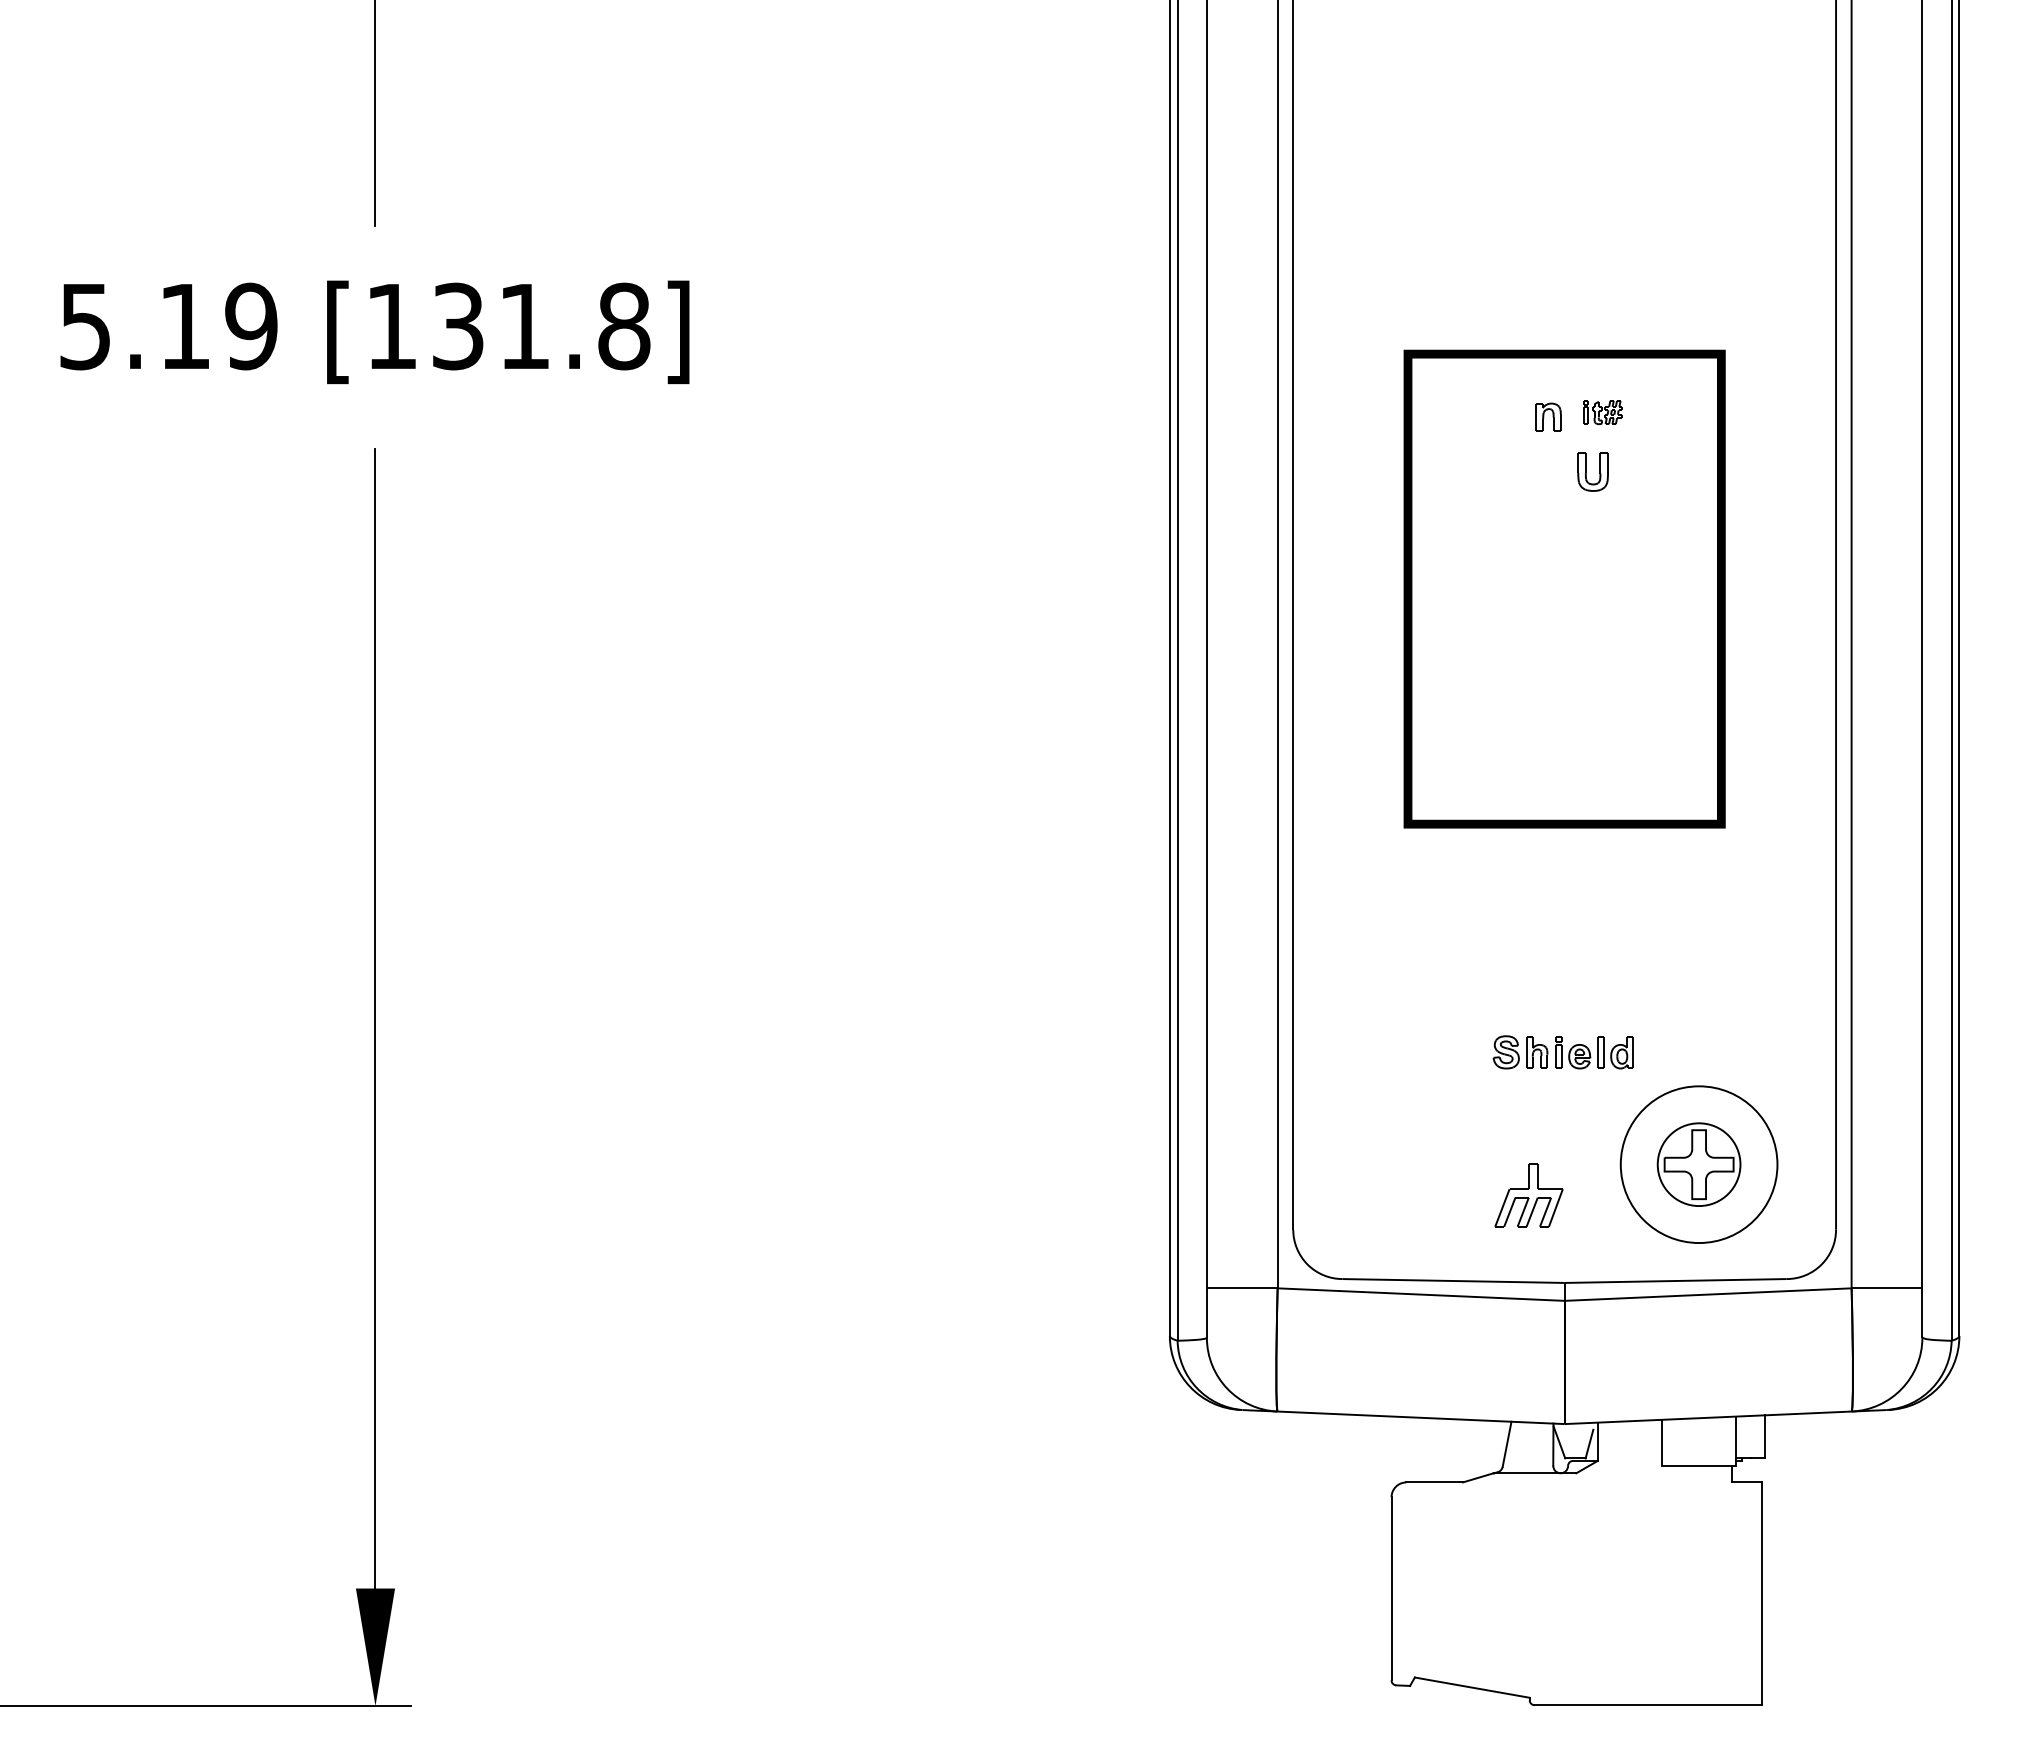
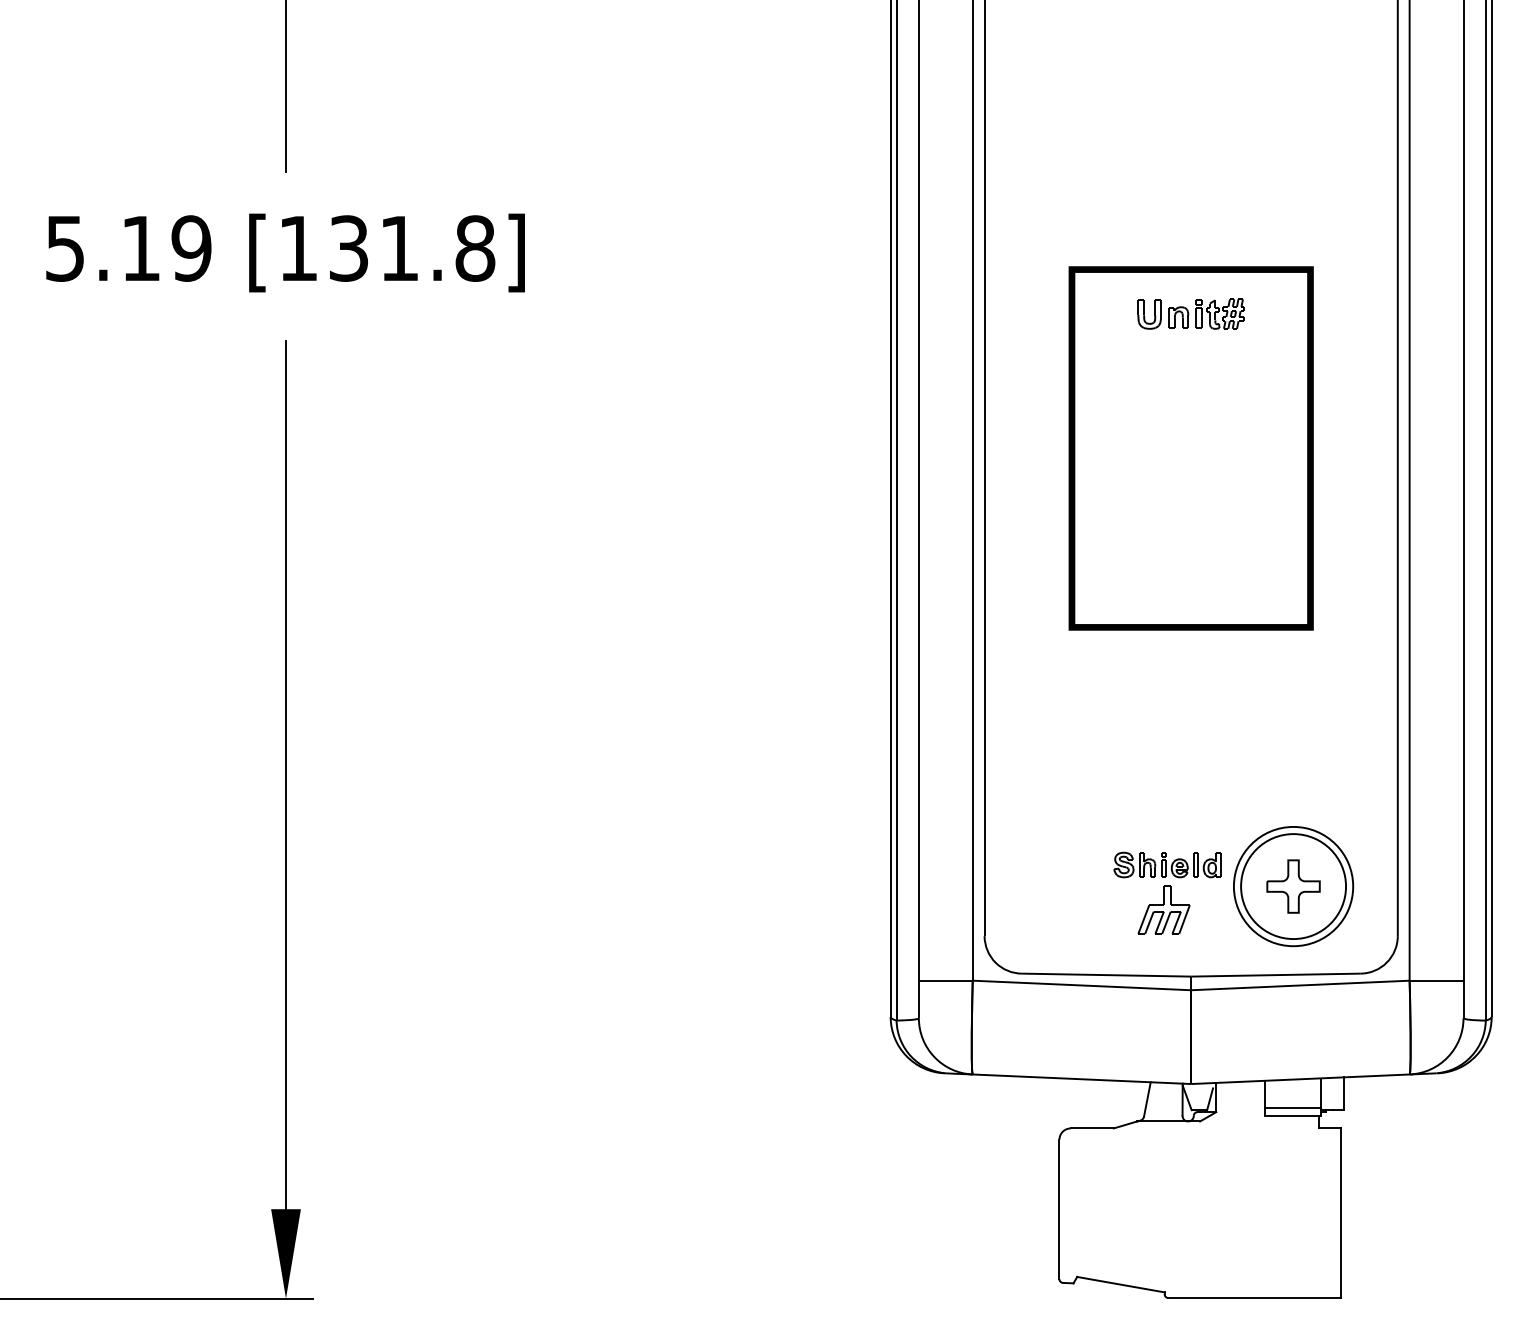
part: (1602, 412) -> (1220, 314), size x1.67
part: (1592, 471) -> (1149, 314), moved
part: (1562, 1052) -> (1166, 865), moved
circle: (1699, 1164) -> (1293, 886), size x1.67
line: (1698, 1455) -> (1293, 1107), added

